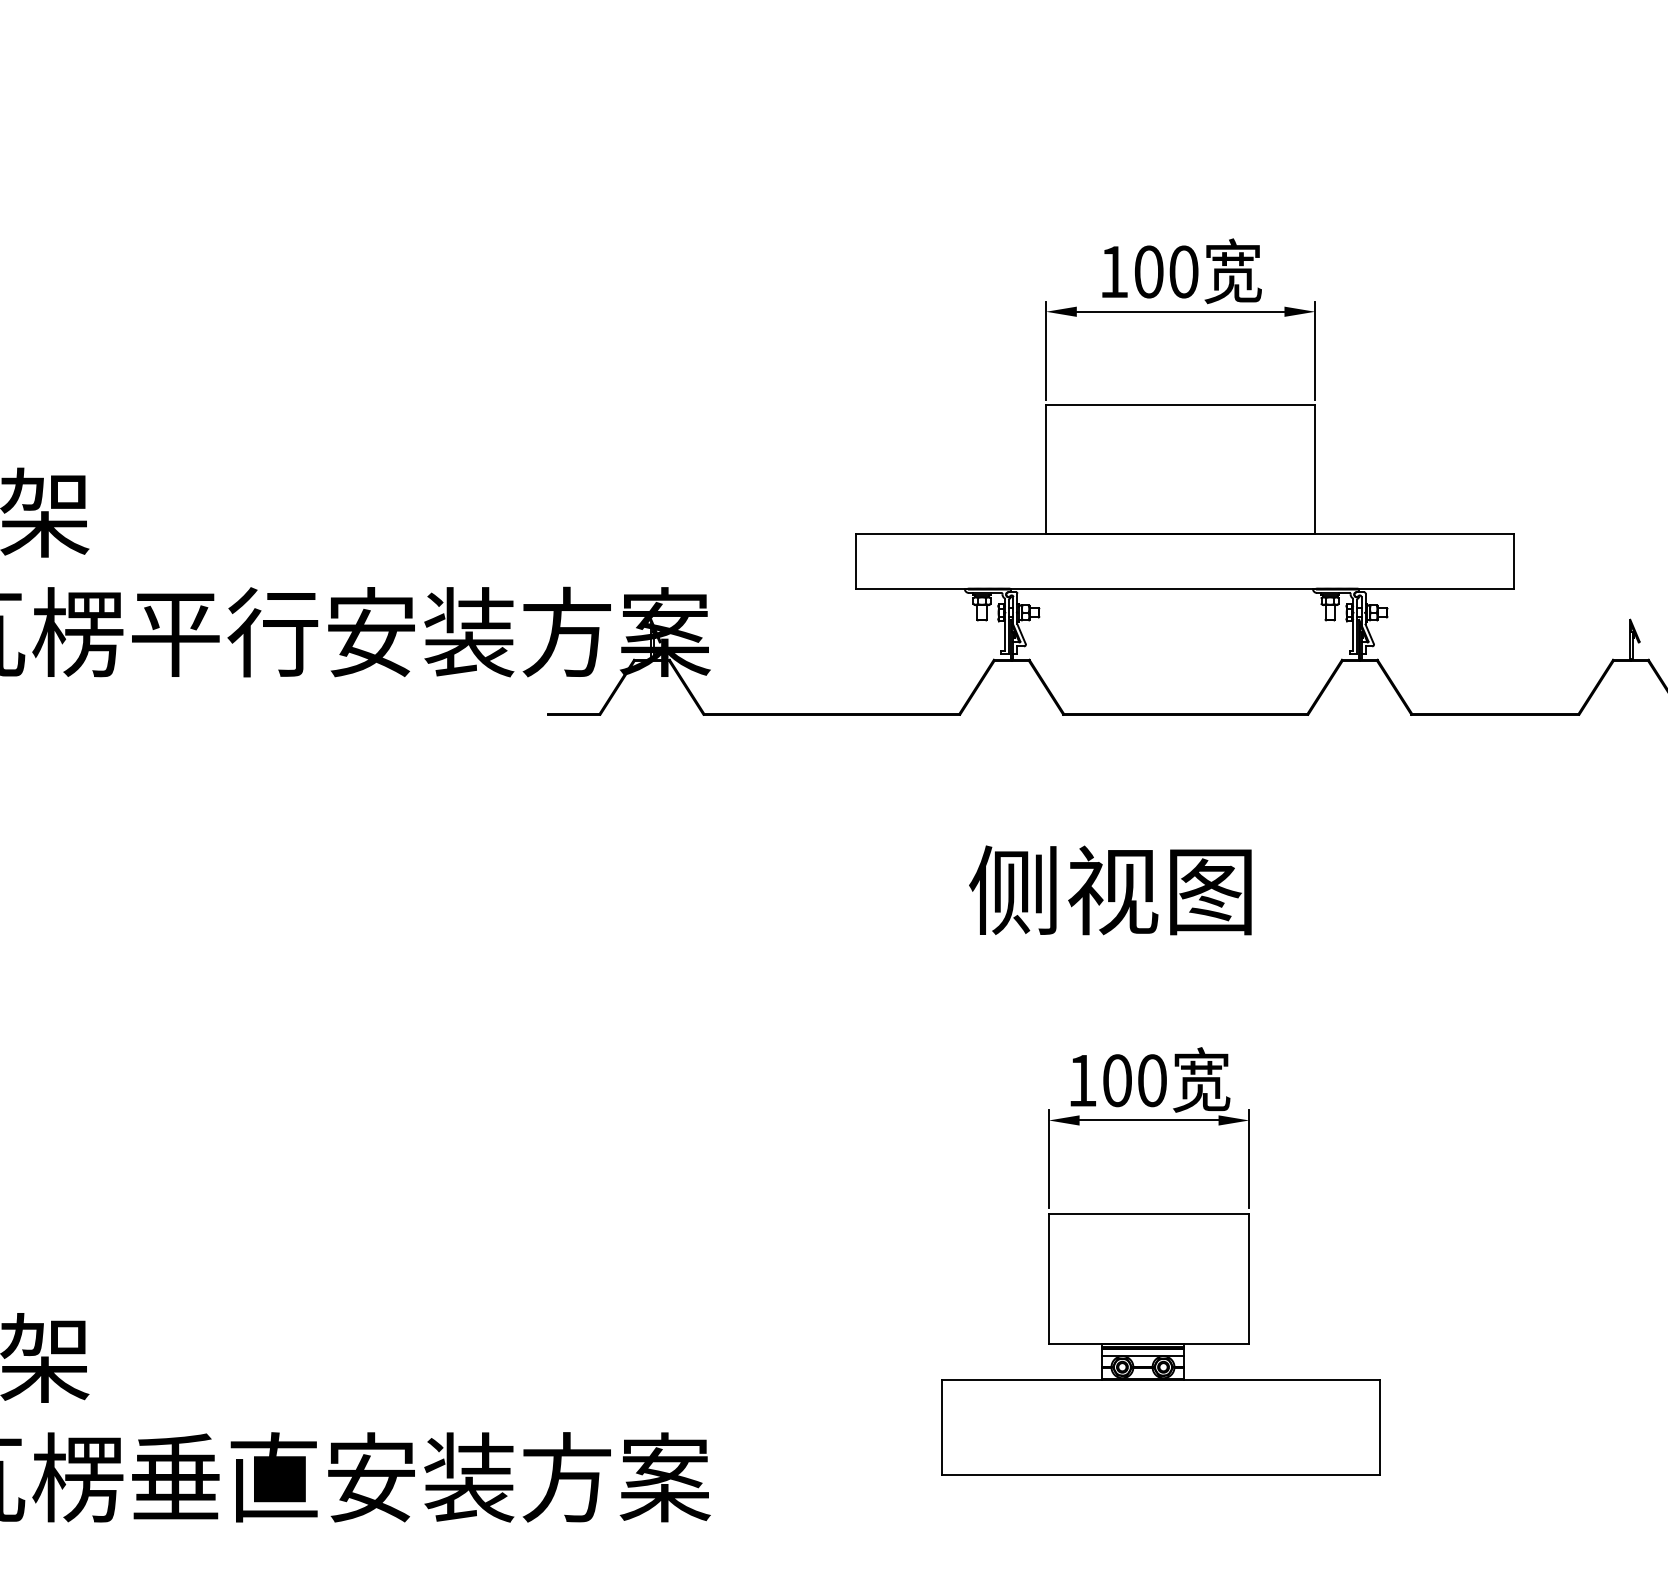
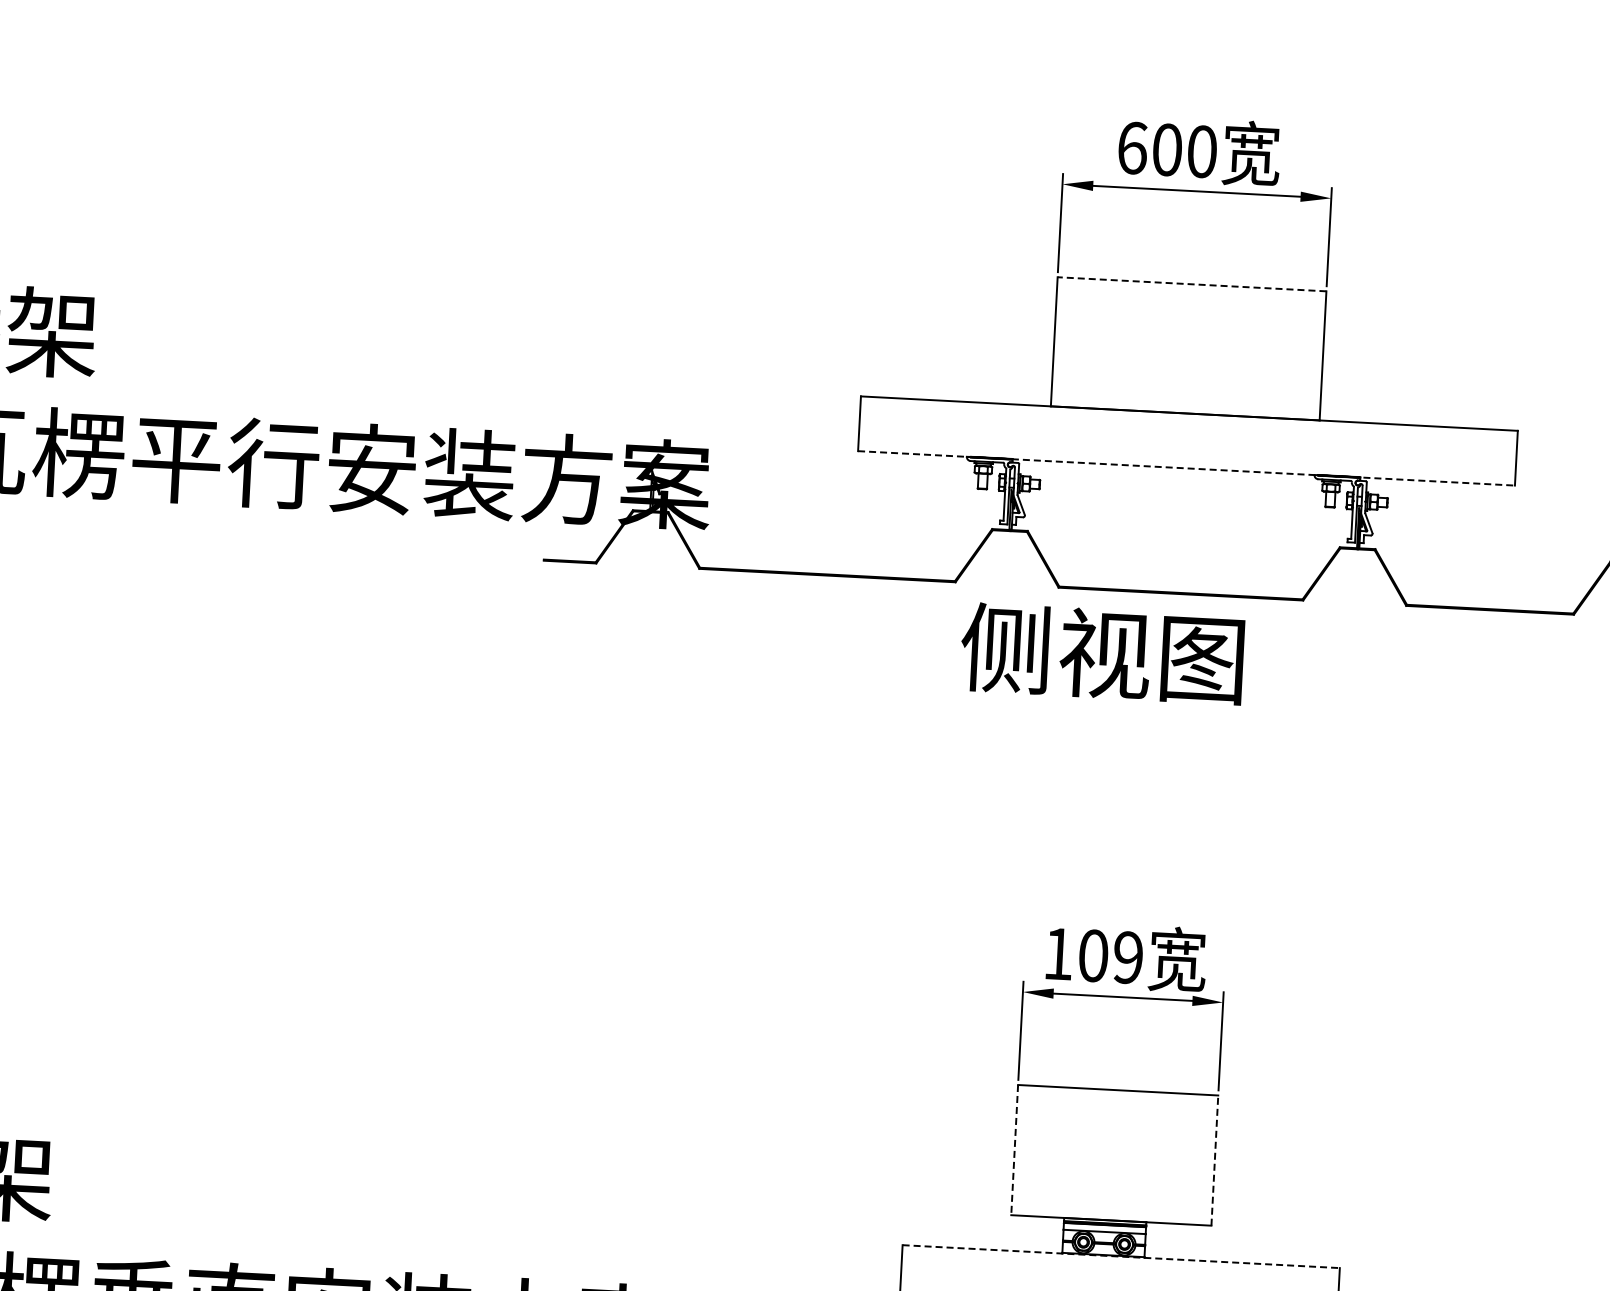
text: (1114, 271) -> (1132, 147), 100 -> 600
line: (1180, 404) -> (1191, 283), solid -> dashed
line: (1184, 588) -> (1186, 467), solid -> dashed
text: (1110, 890) -> (1102, 653), moved
text: (1151, 1080) -> (1127, 957), 100 -> 109
line: (1249, 1278) -> (1215, 1160), solid -> dashed
line: (1048, 1279) -> (1014, 1150), solid -> dashed
line: (1160, 1379) -> (1120, 1256), solid -> dashed

